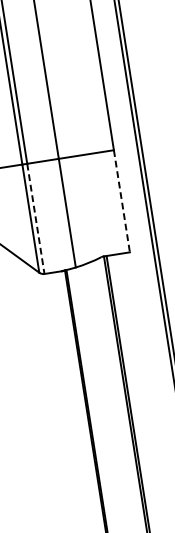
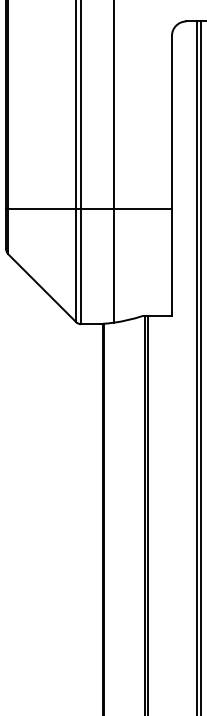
line: (121, 201) -> (171, 262), dashed -> solid
line: (36, 218) -> (81, 266), dashed -> solid

